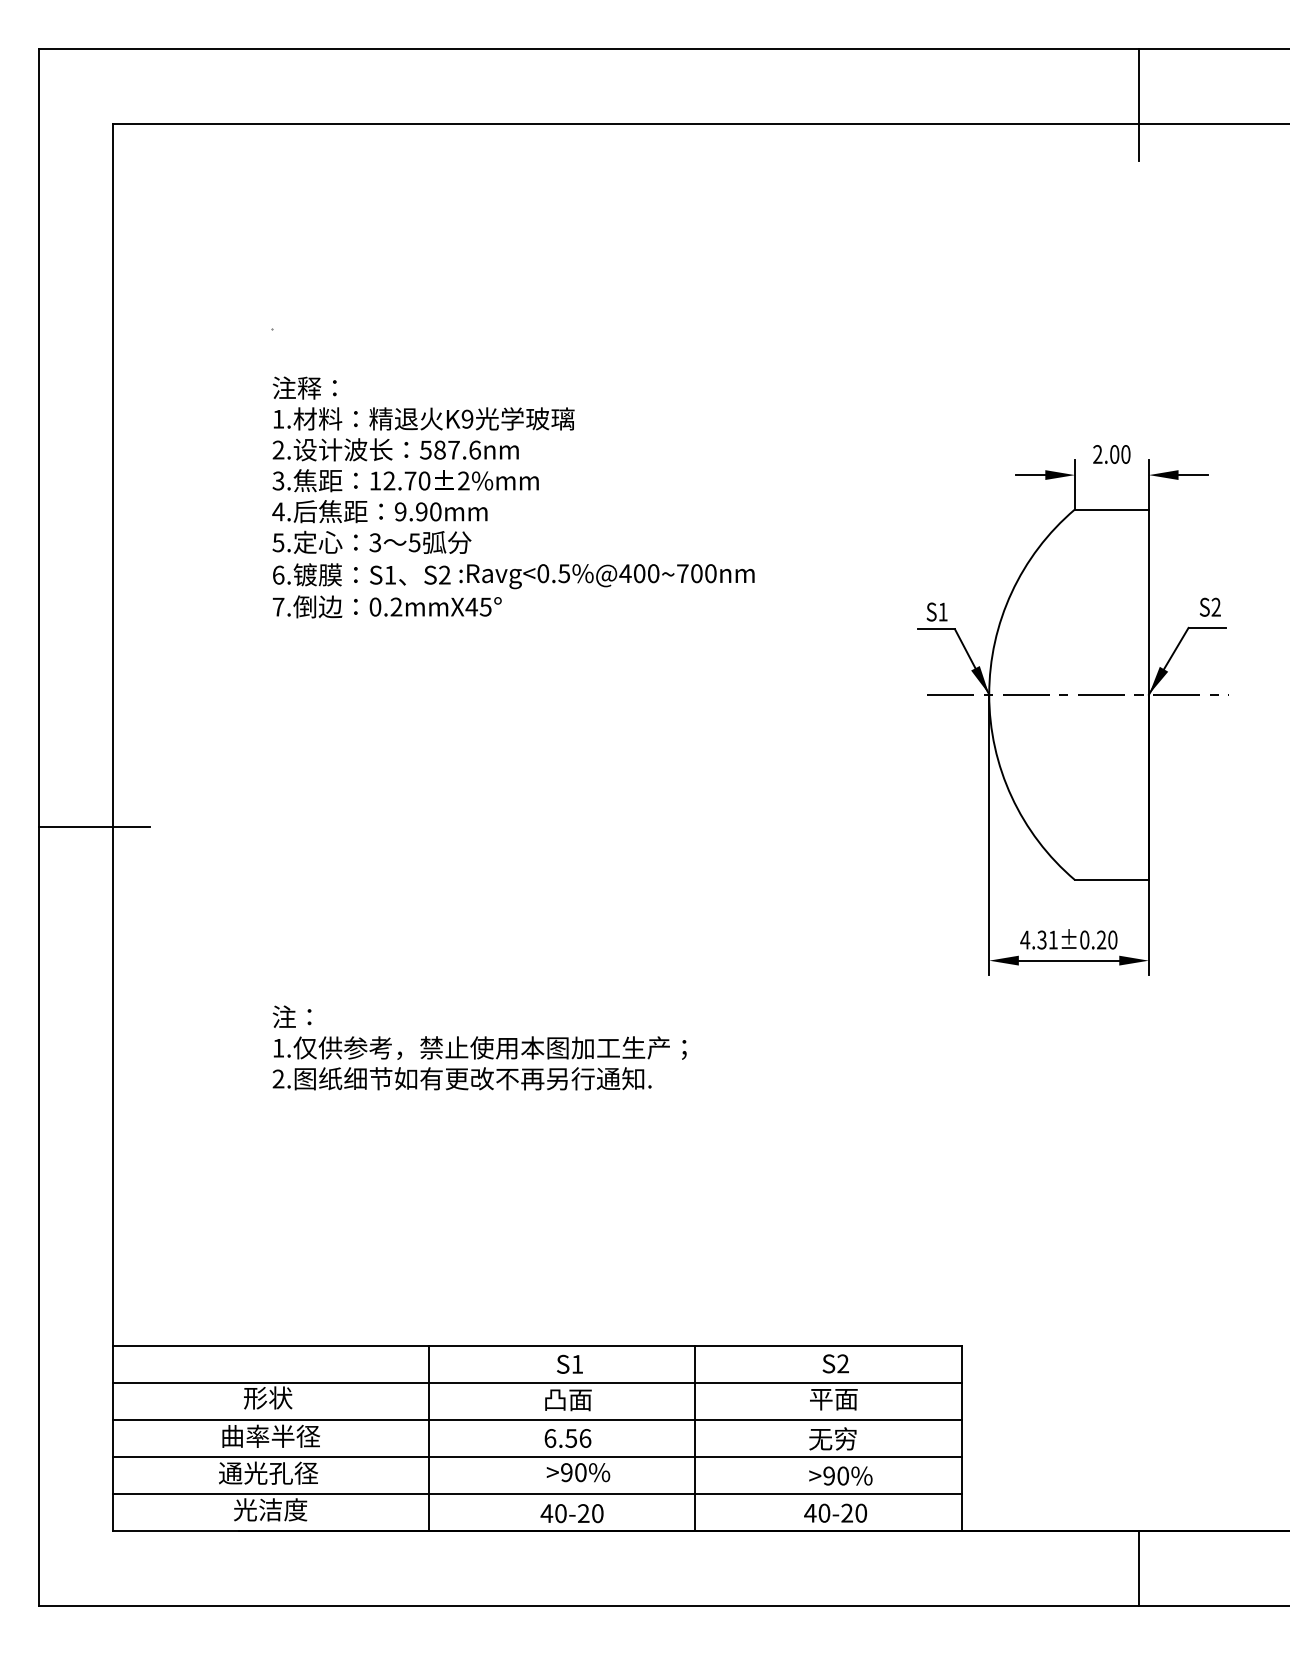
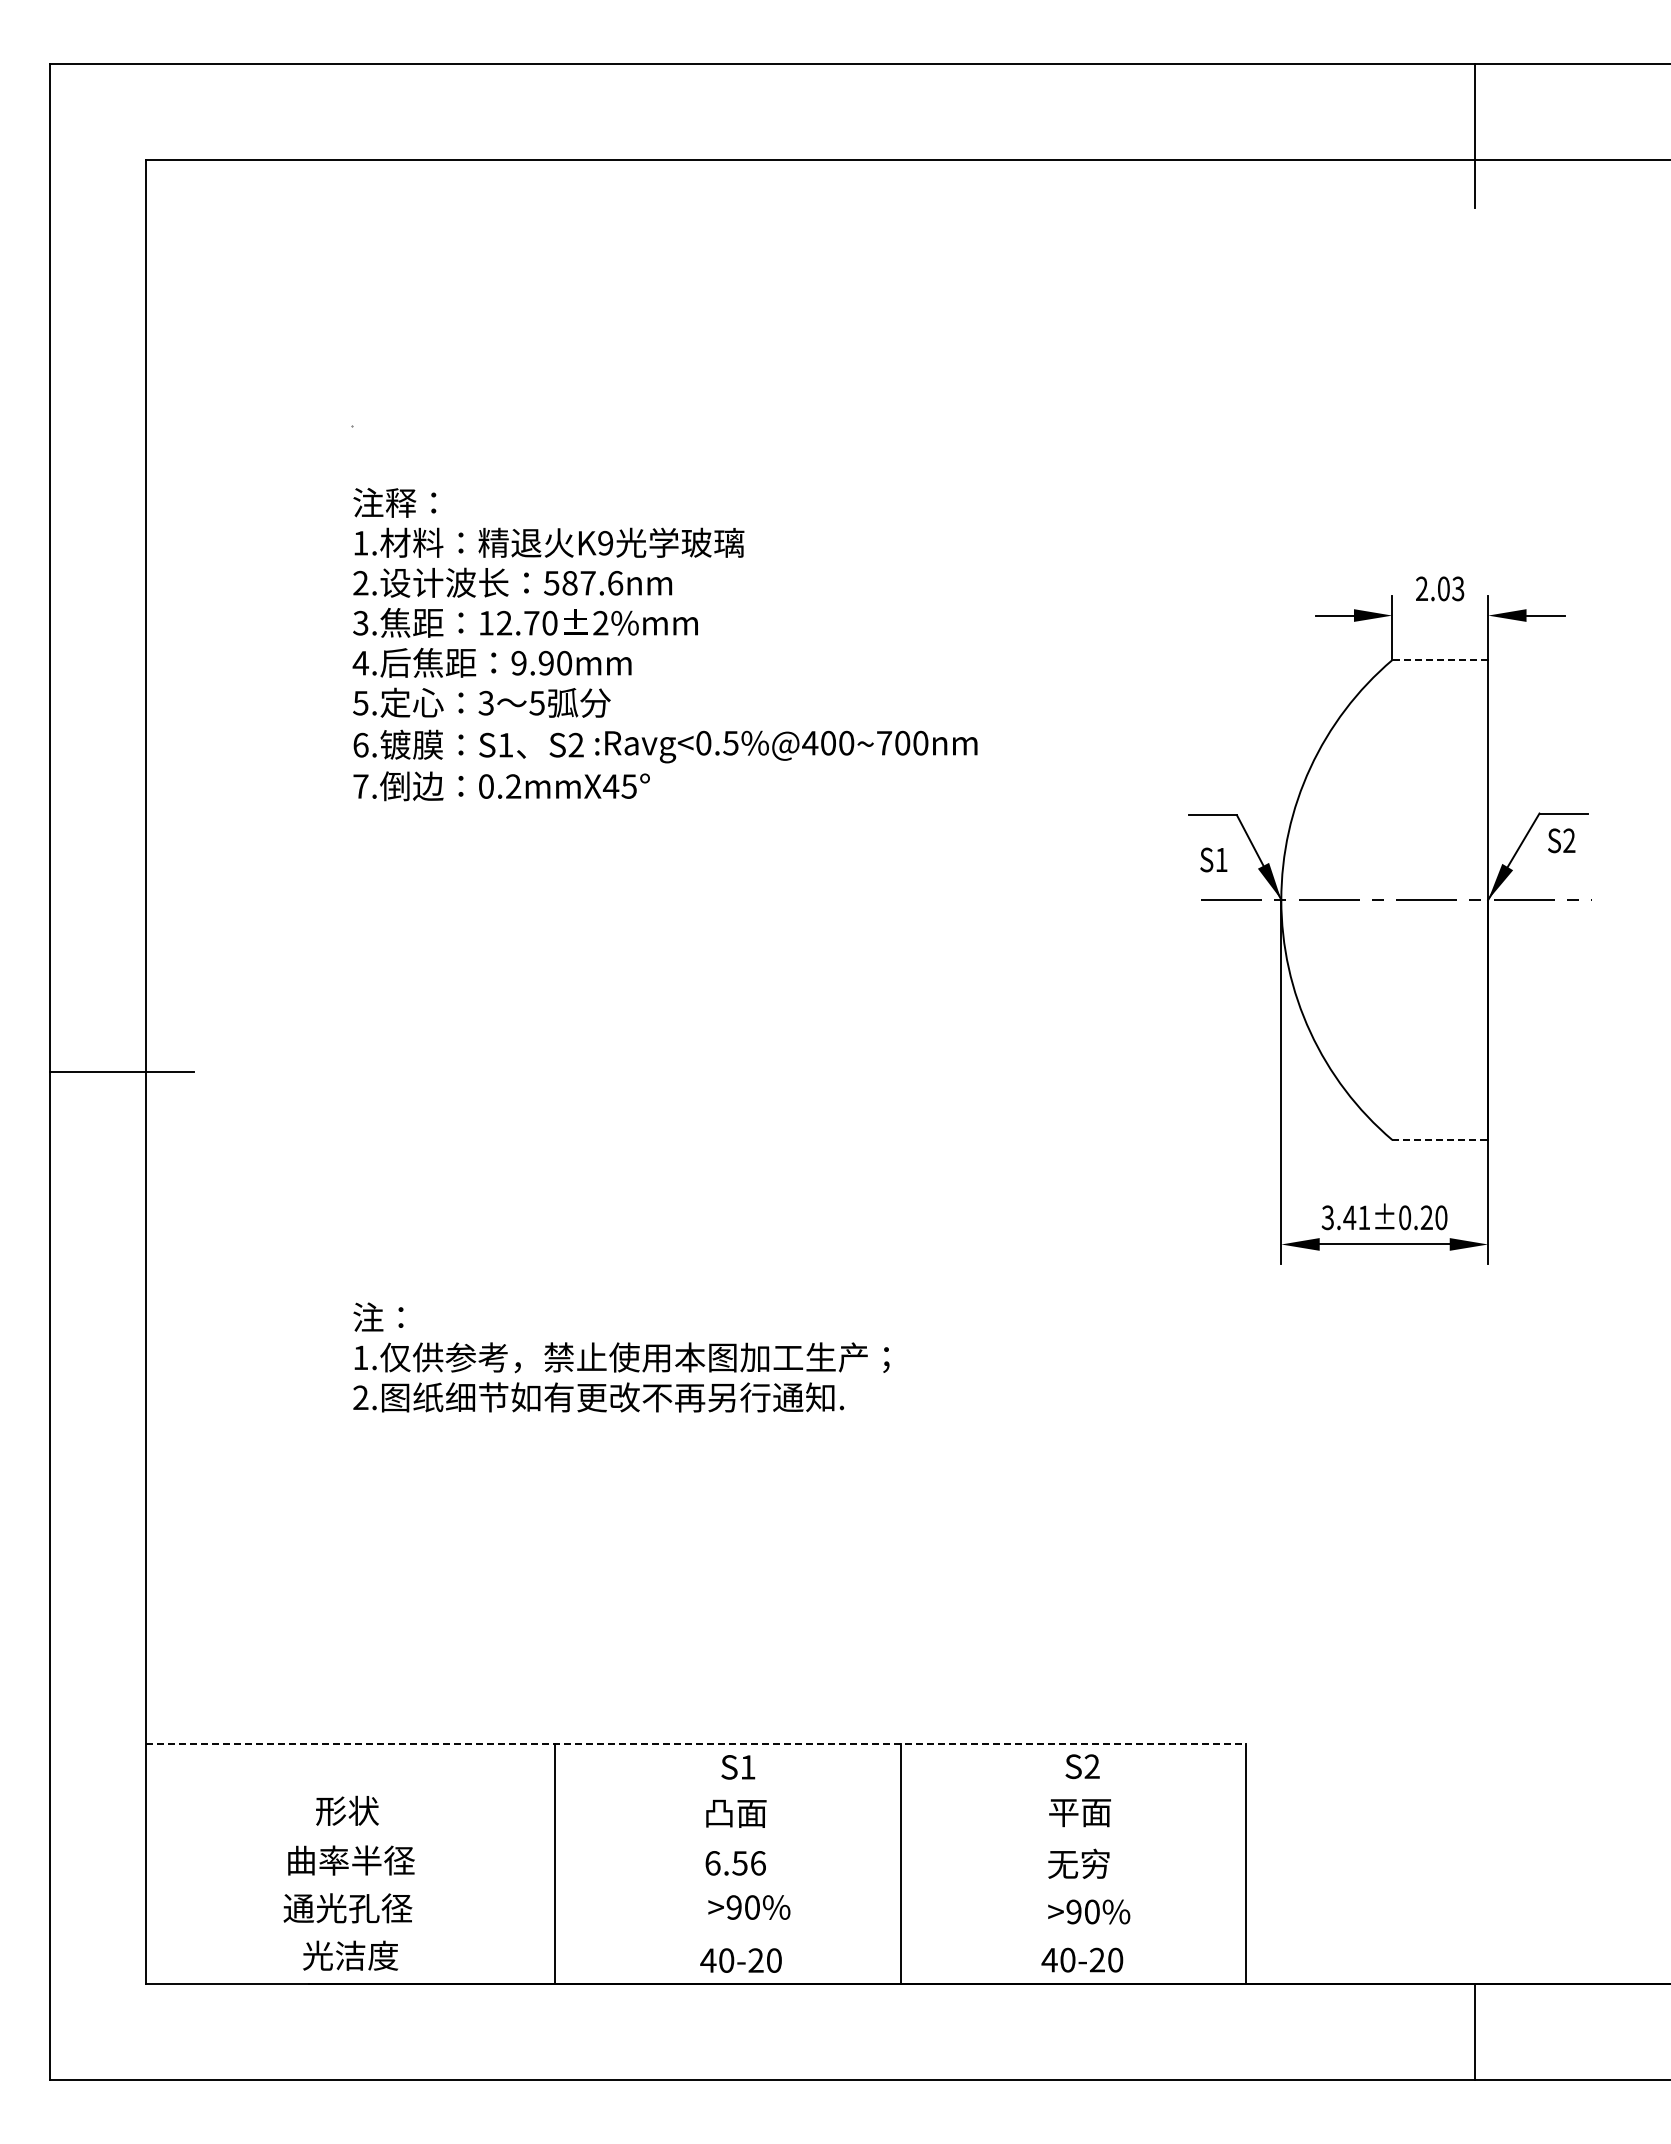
text: (1126, 454) -> (1458, 588), 2.00 -> 2.03
line: (1112, 509) -> (1440, 660), solid -> dashed
text: (1210, 607) -> (1561, 840), moved
text: (936, 611) -> (1213, 859), moved
line: (1112, 879) -> (1440, 1139), solid -> dashed
text: (1033, 939) -> (1338, 1217), 4.31±0.20 -> 3.41±0.20
line: (537, 1345) -> (696, 1743), solid -> dashed
line: (536, 1383) -> (695, 1791), removed
line: (536, 1420) -> (695, 1839), removed
line: (536, 1457) -> (695, 1887), removed
line: (536, 1494) -> (695, 1935), removed

